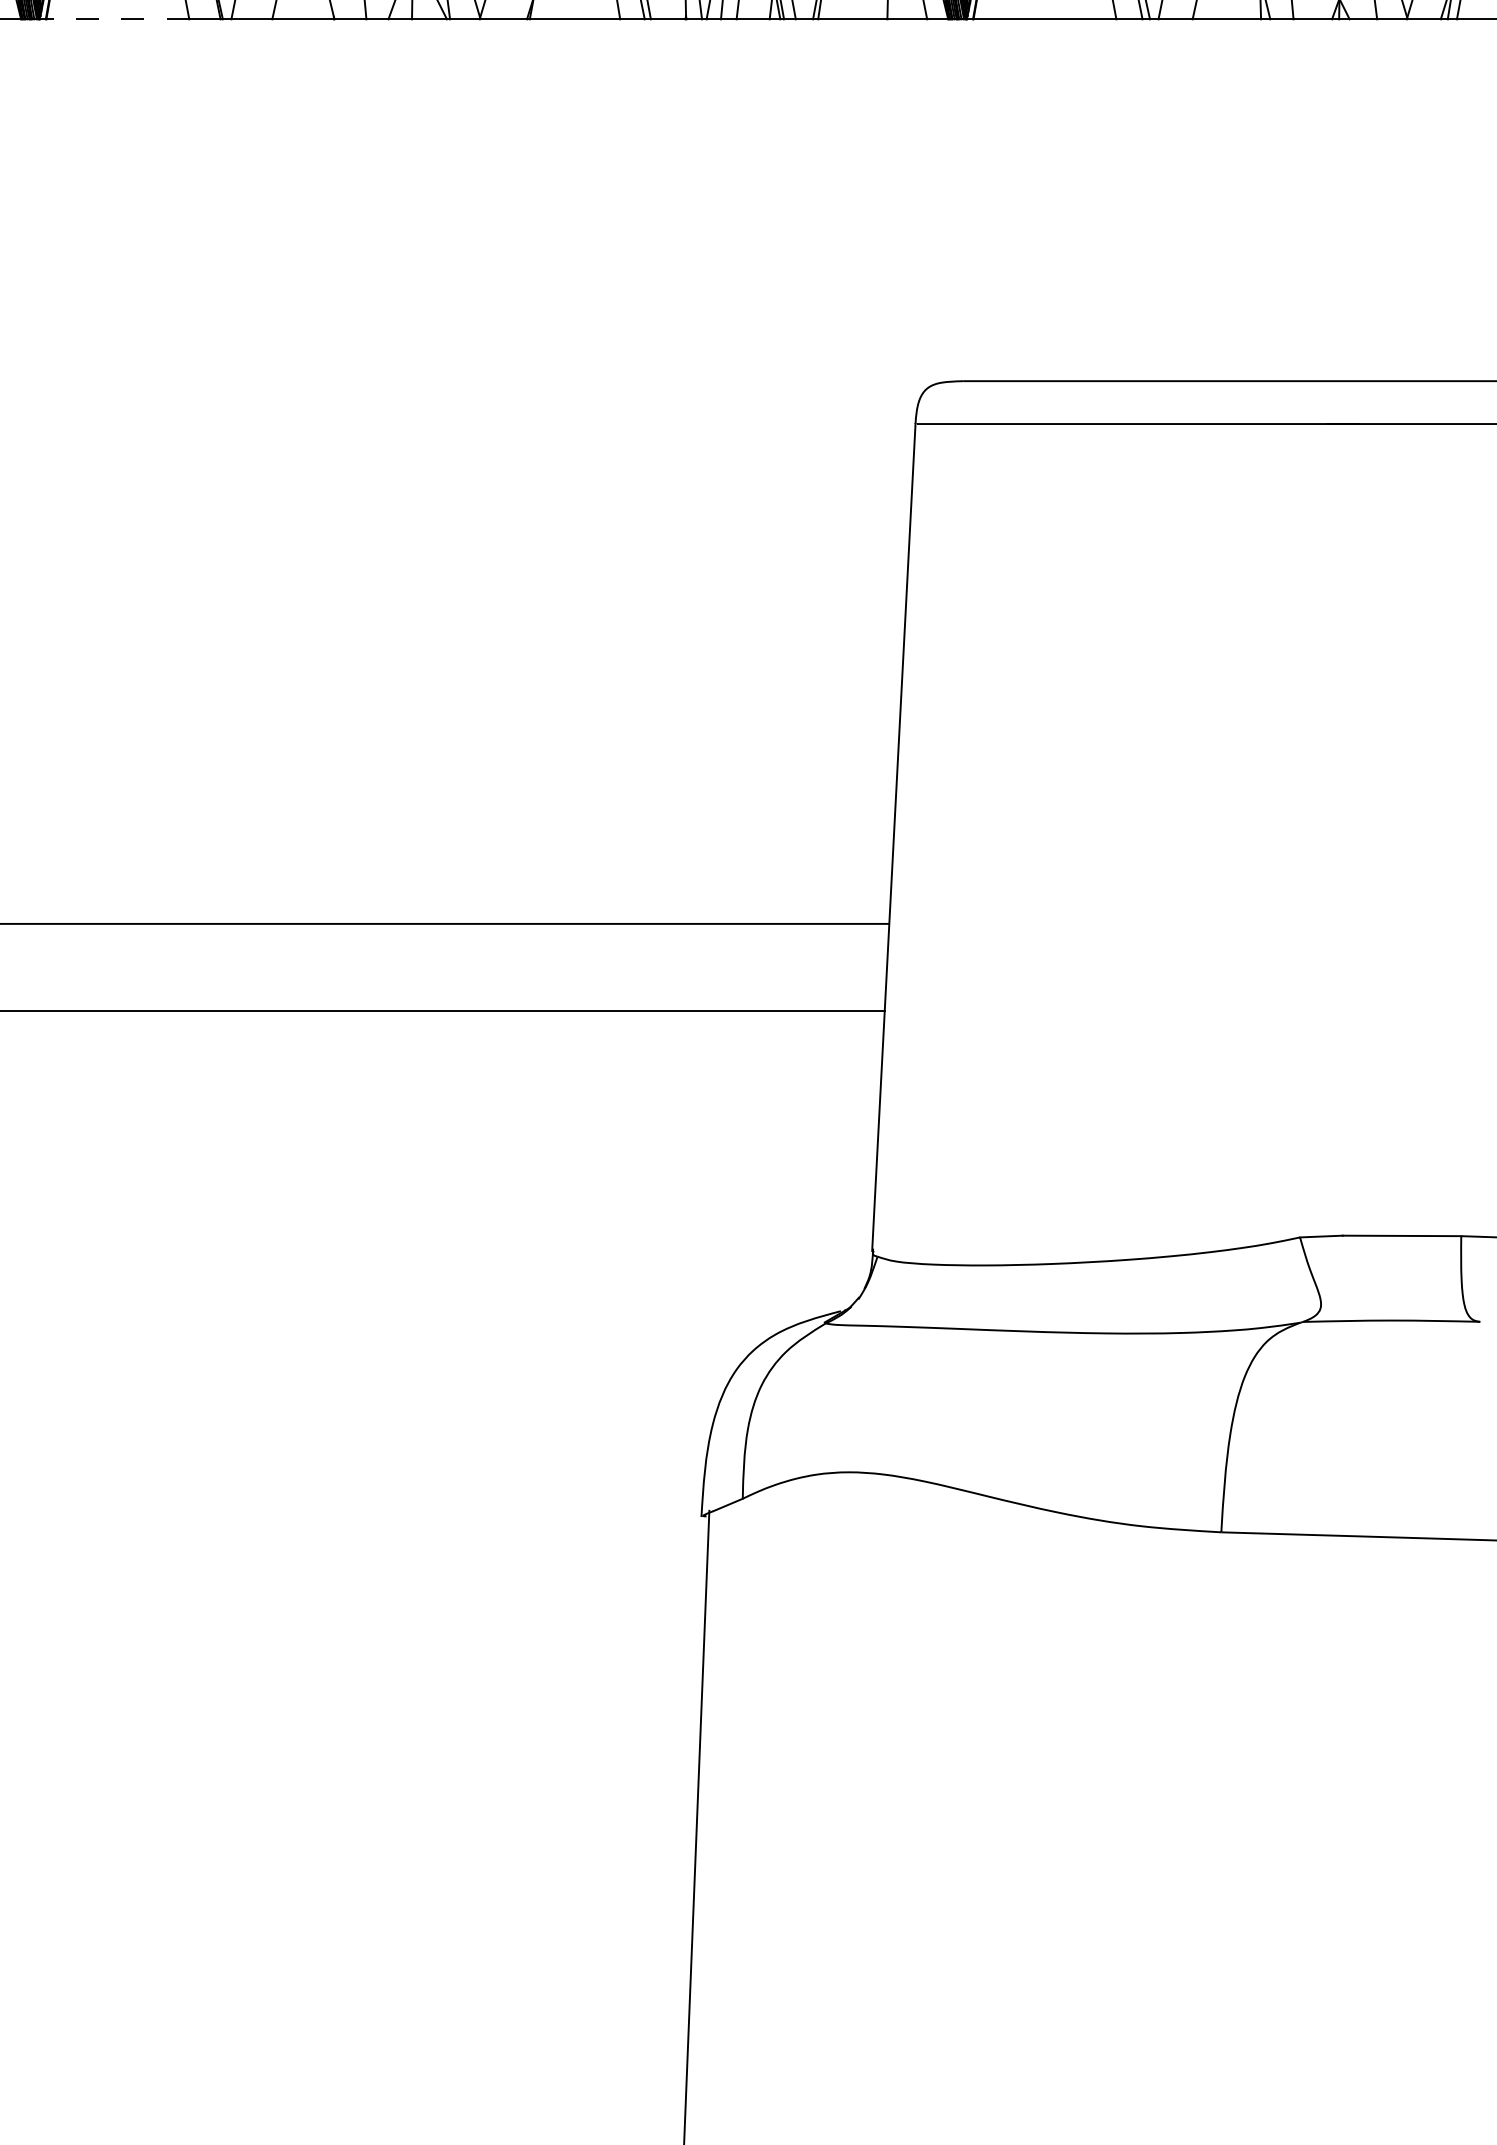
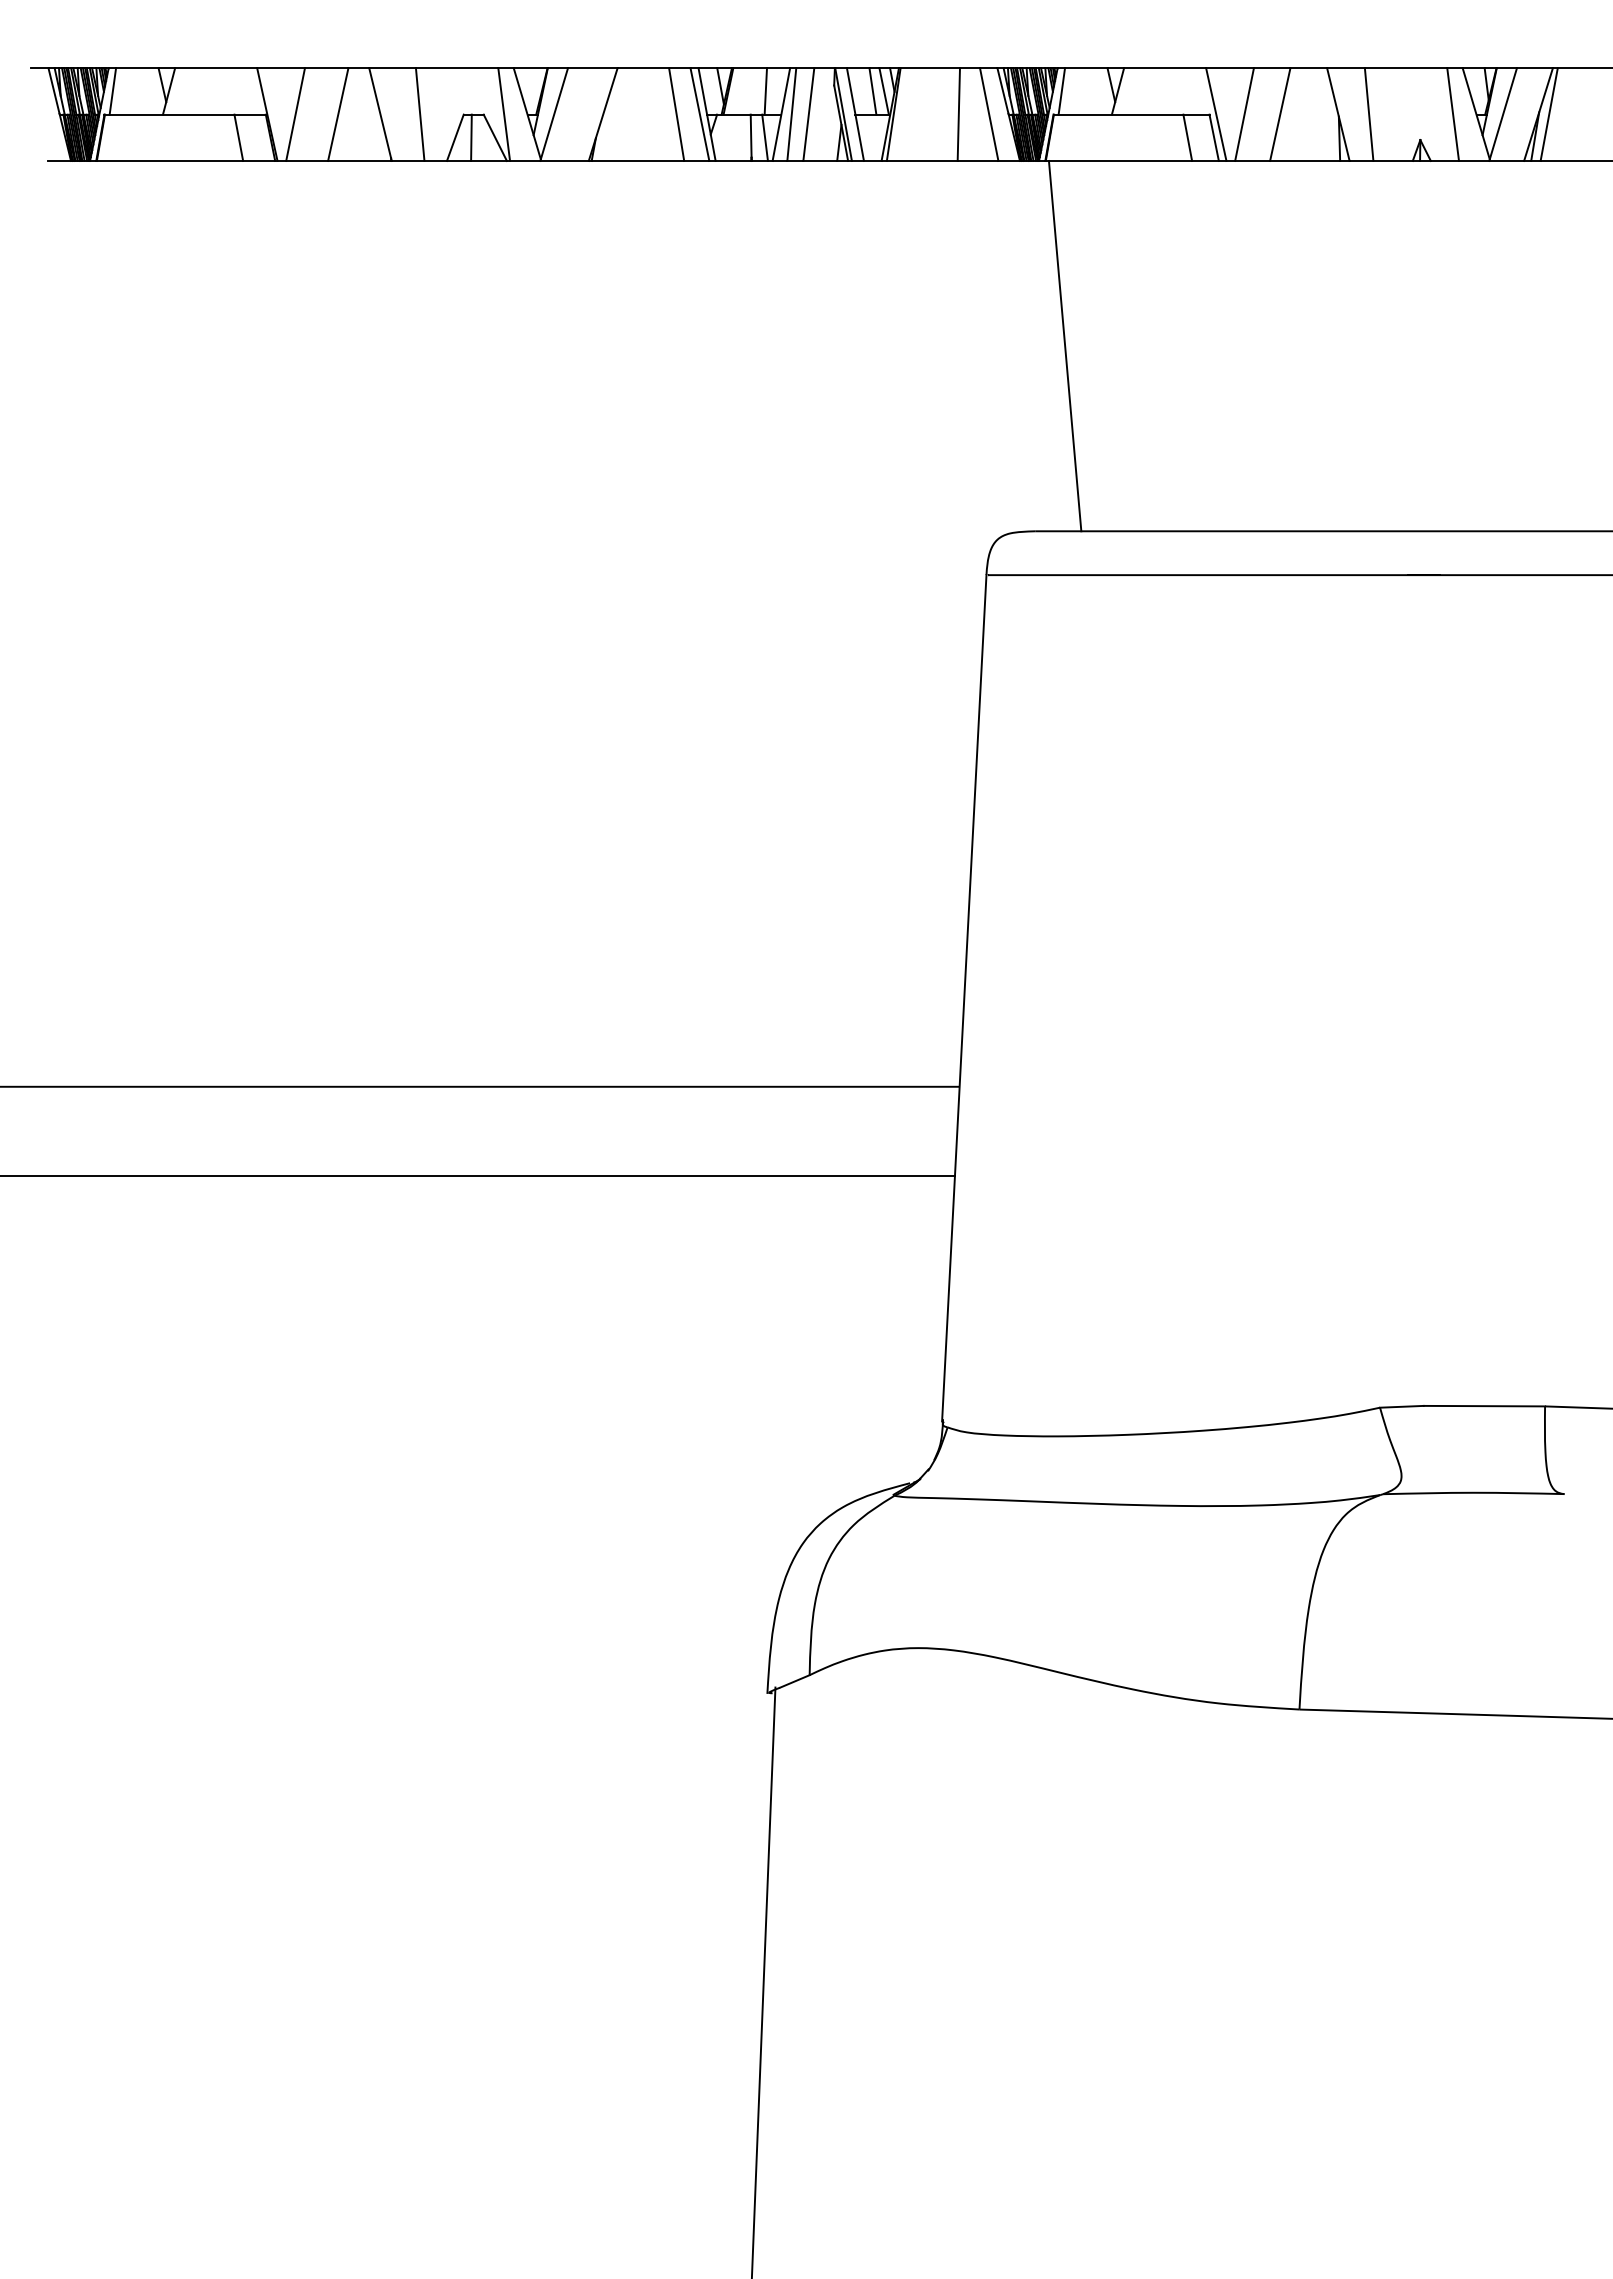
line: (117, 18) -> (169, 160), dashed -> solid
line: (991, 199) -> (1064, 345), added

